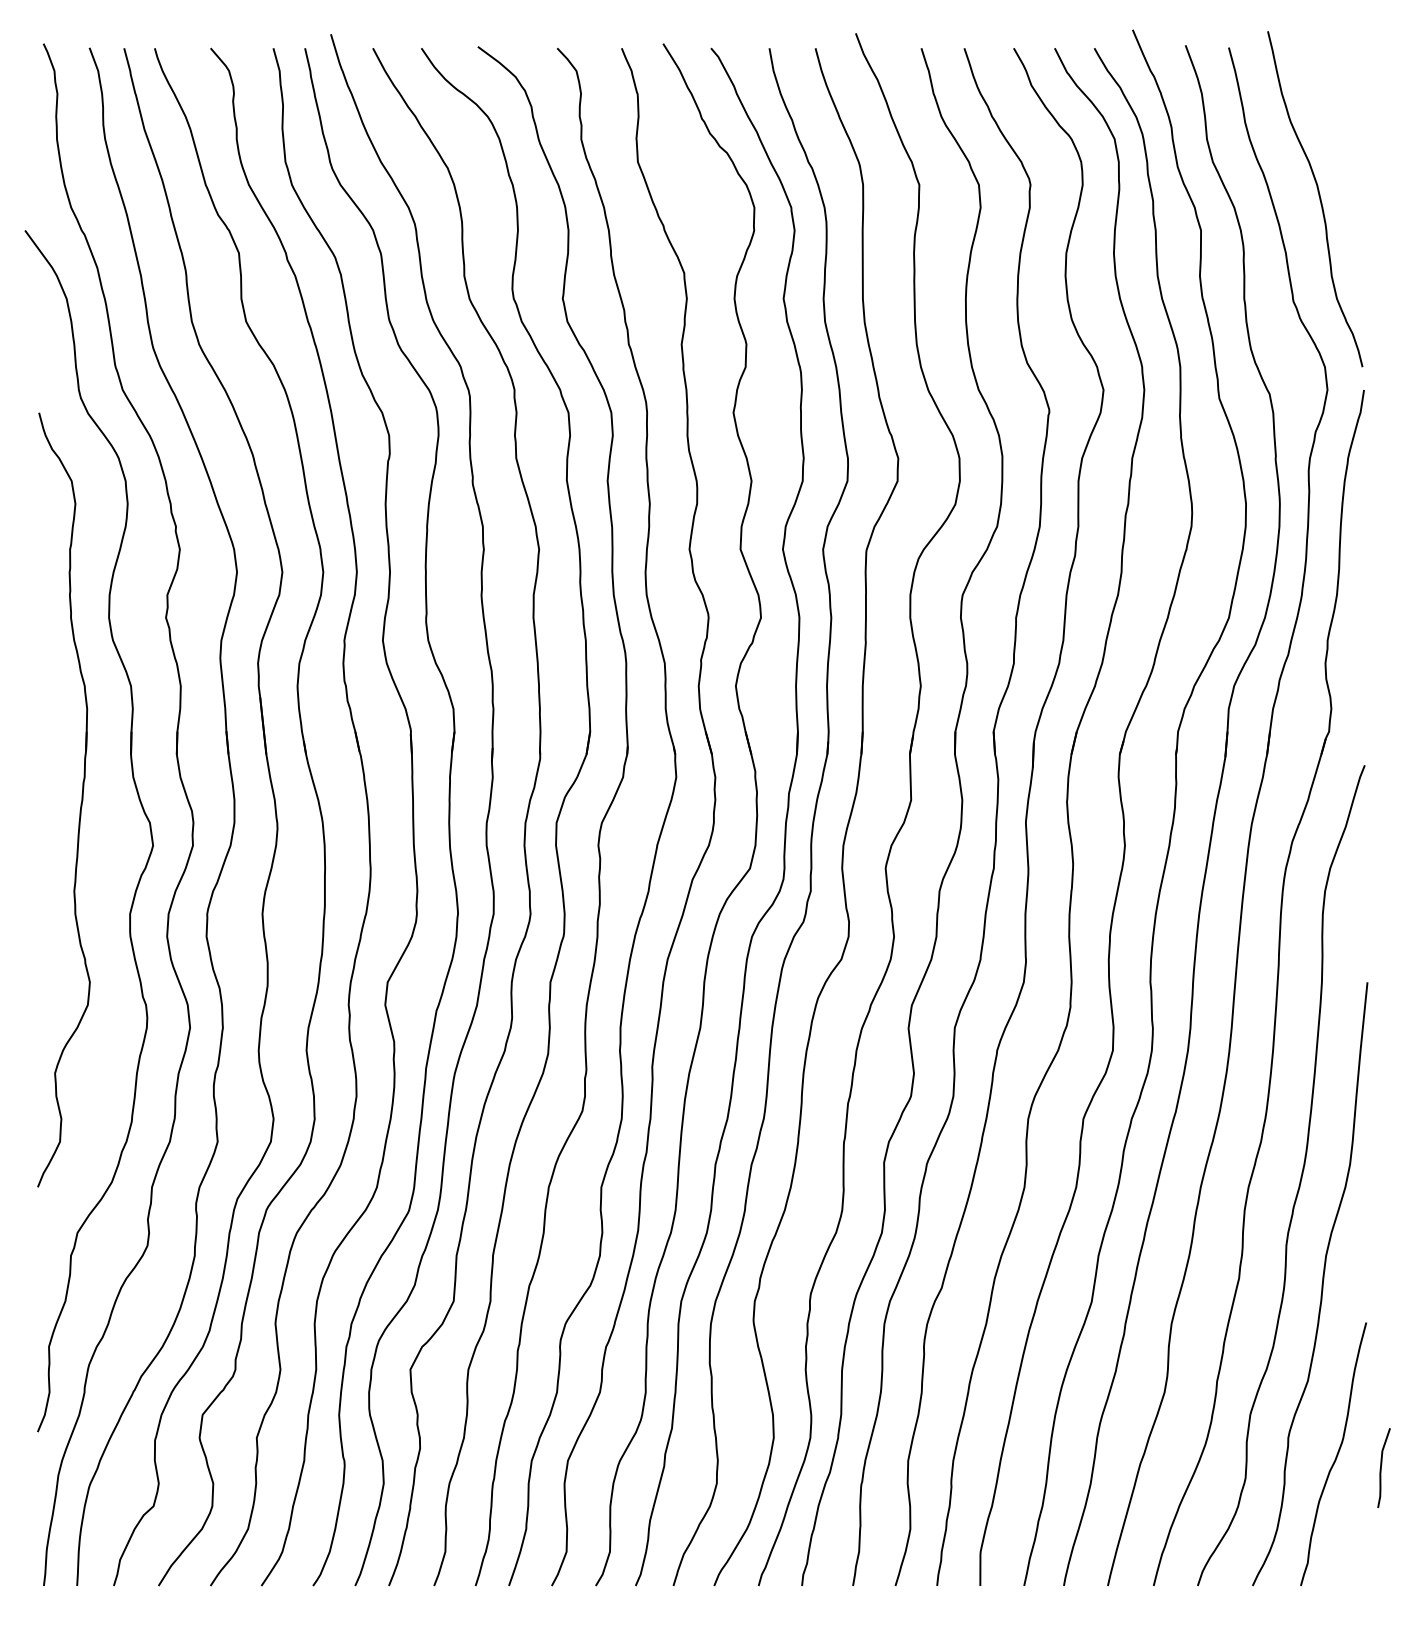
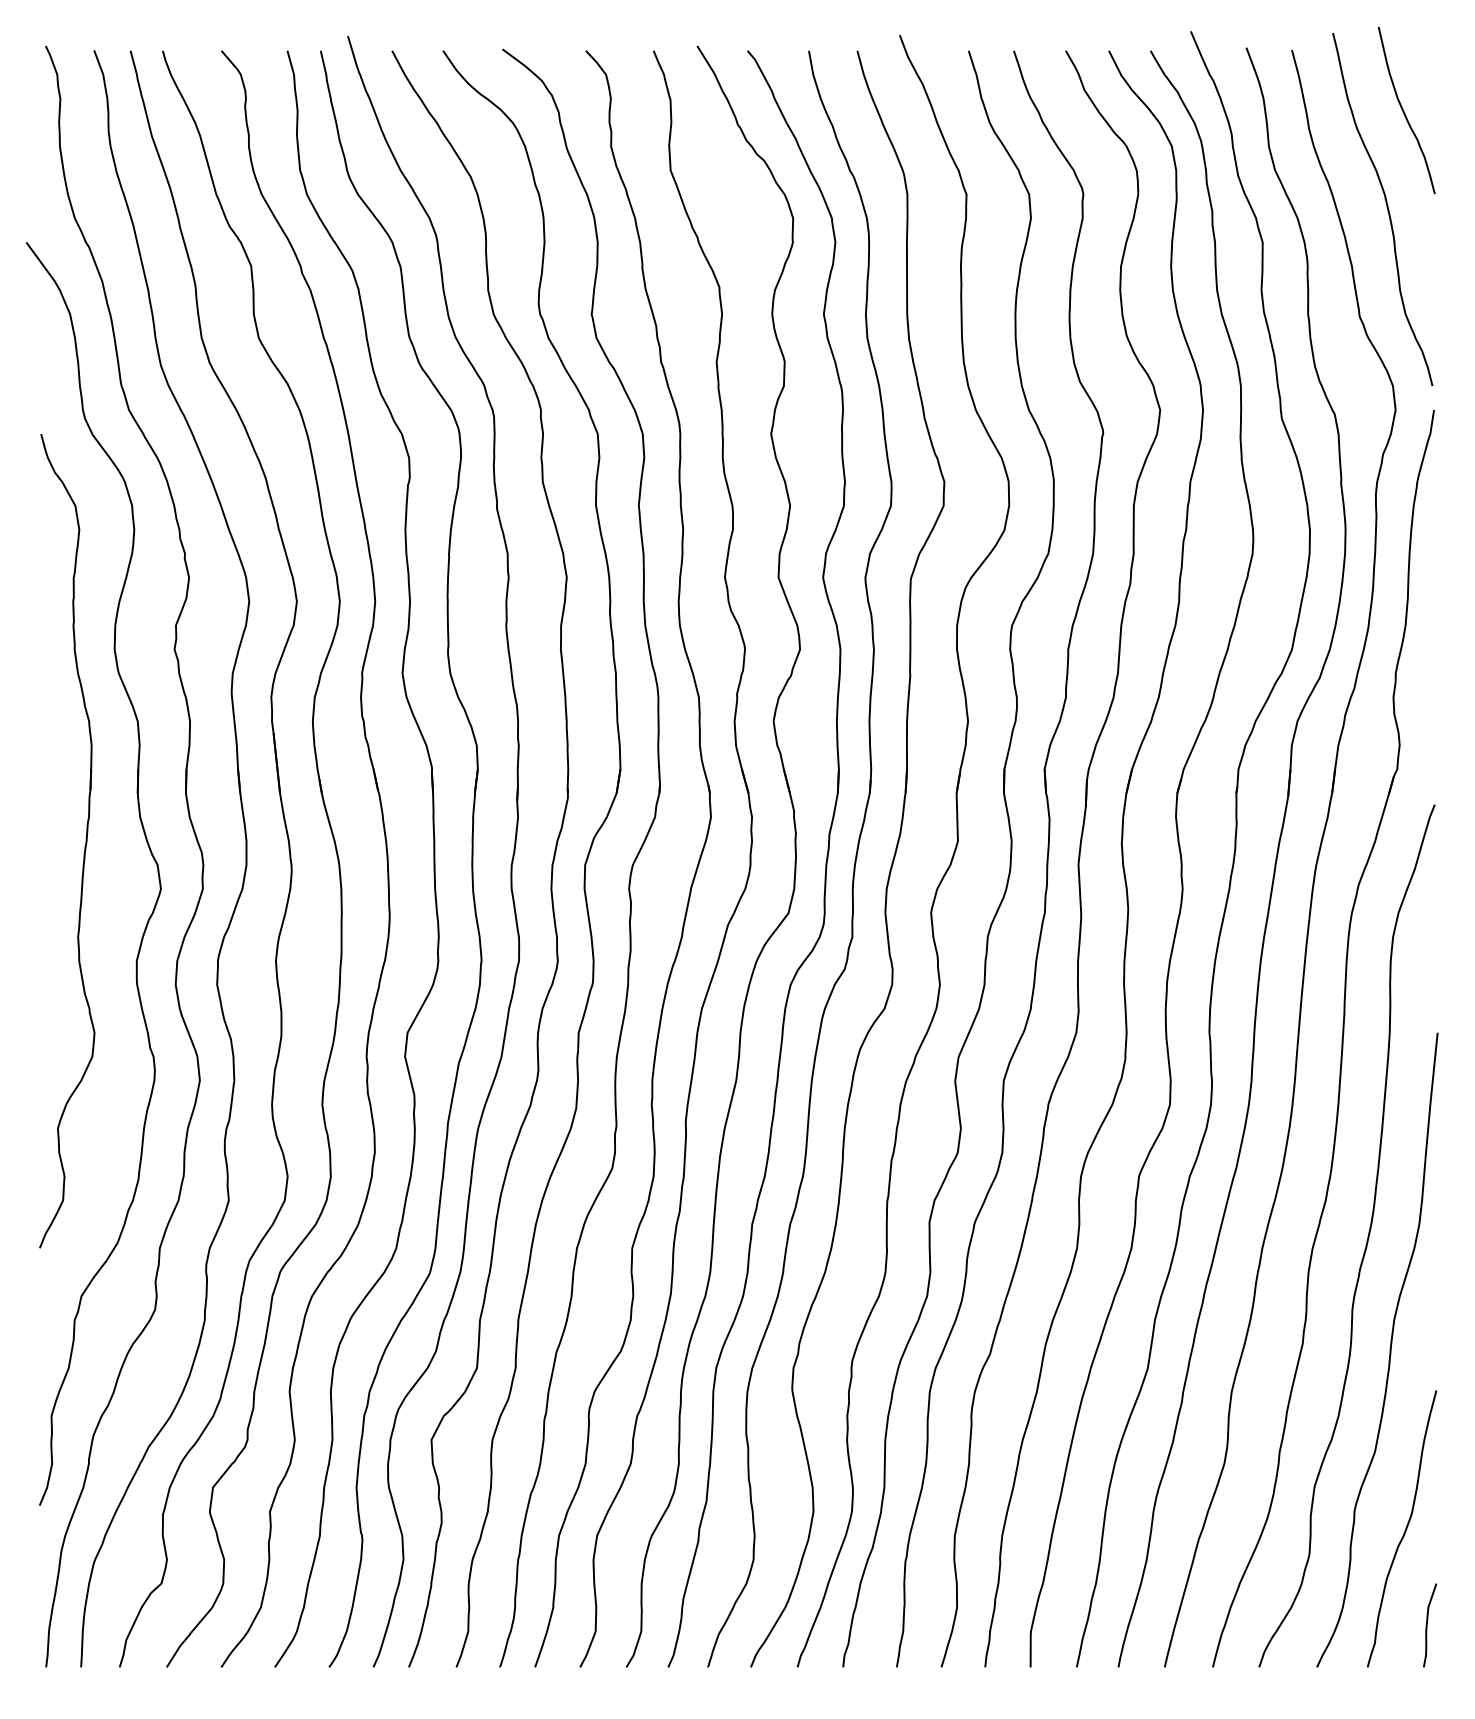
curve: (1335, 106) -> (1404, 111), added
curve: (1381, 1468) -> (1427, 1625), moved

